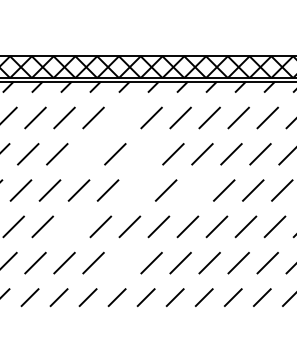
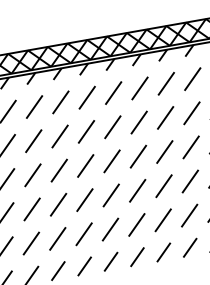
line: (122, 117) -> (60, 101), added
line: (86, 154) -> (33, 141), added
line: (144, 154) -> (86, 132), added
line: (136, 190) -> (85, 166), added
line: (194, 190) -> (137, 156), added
line: (71, 226) -> (31, 209), added
line: (122, 262) -> (83, 233), added

